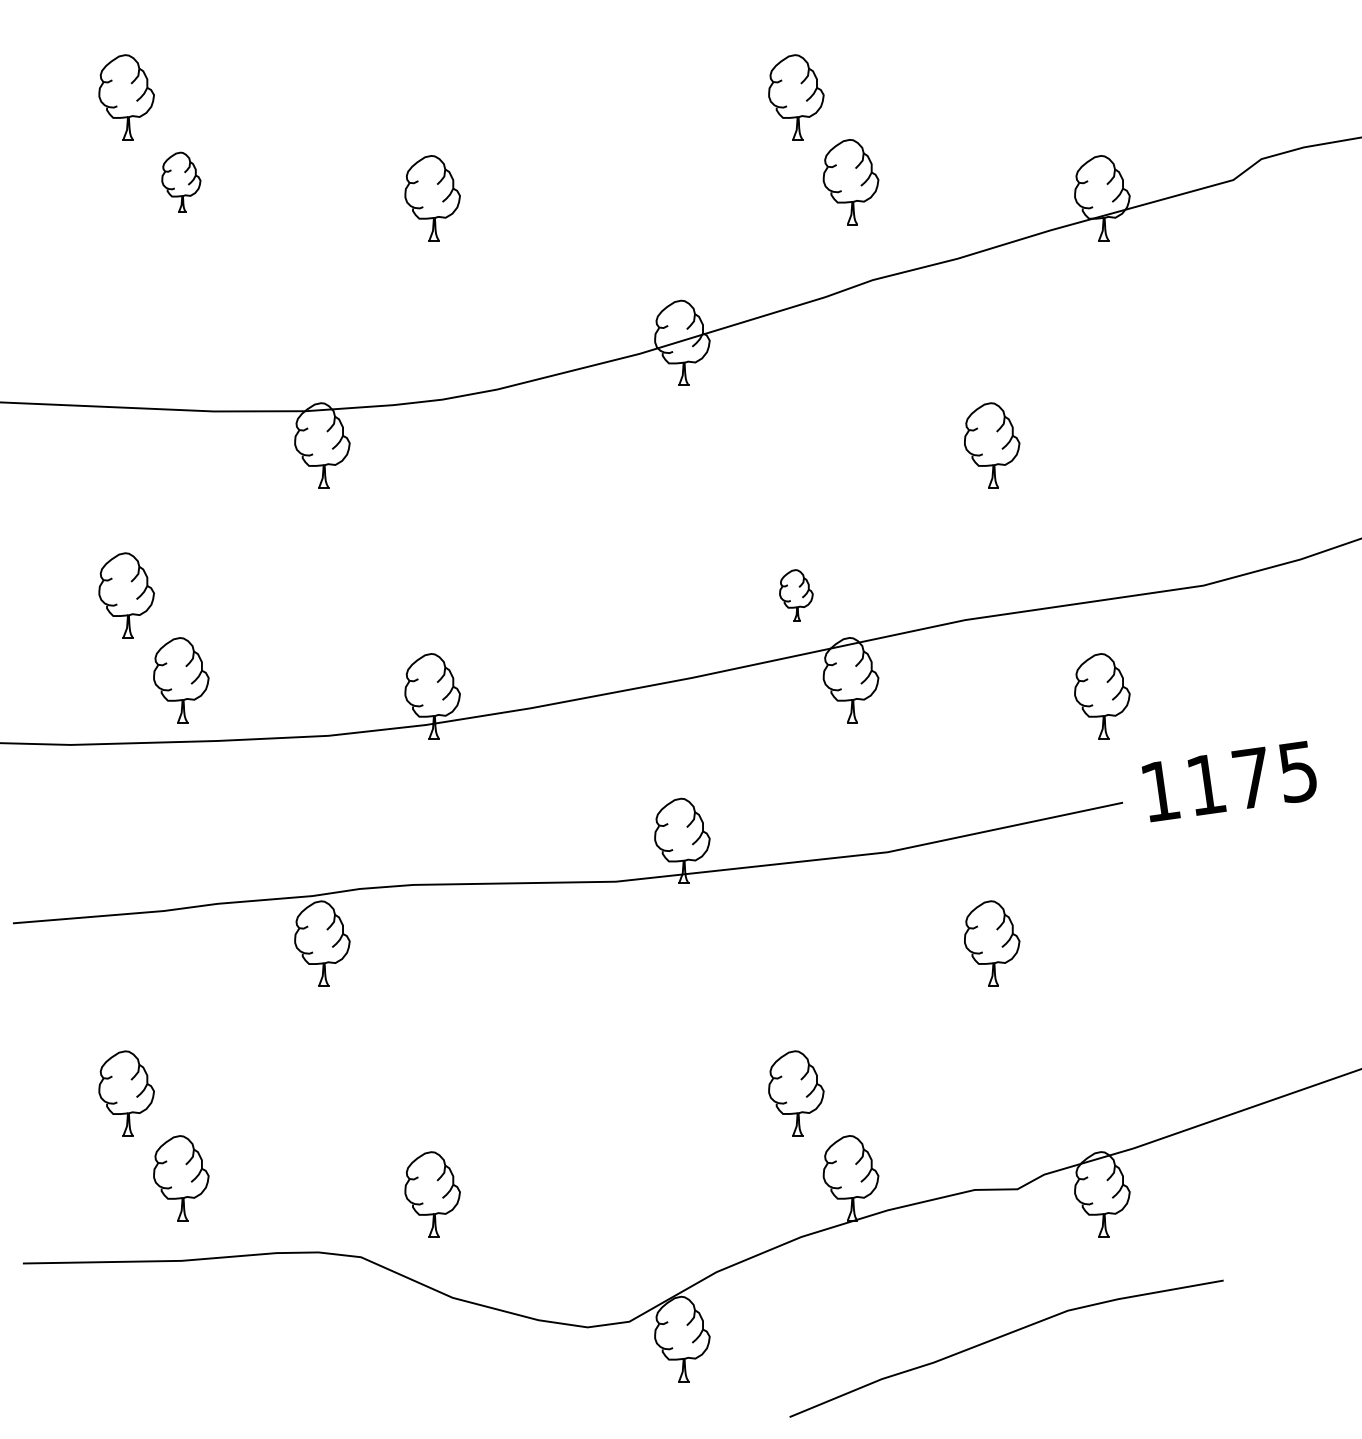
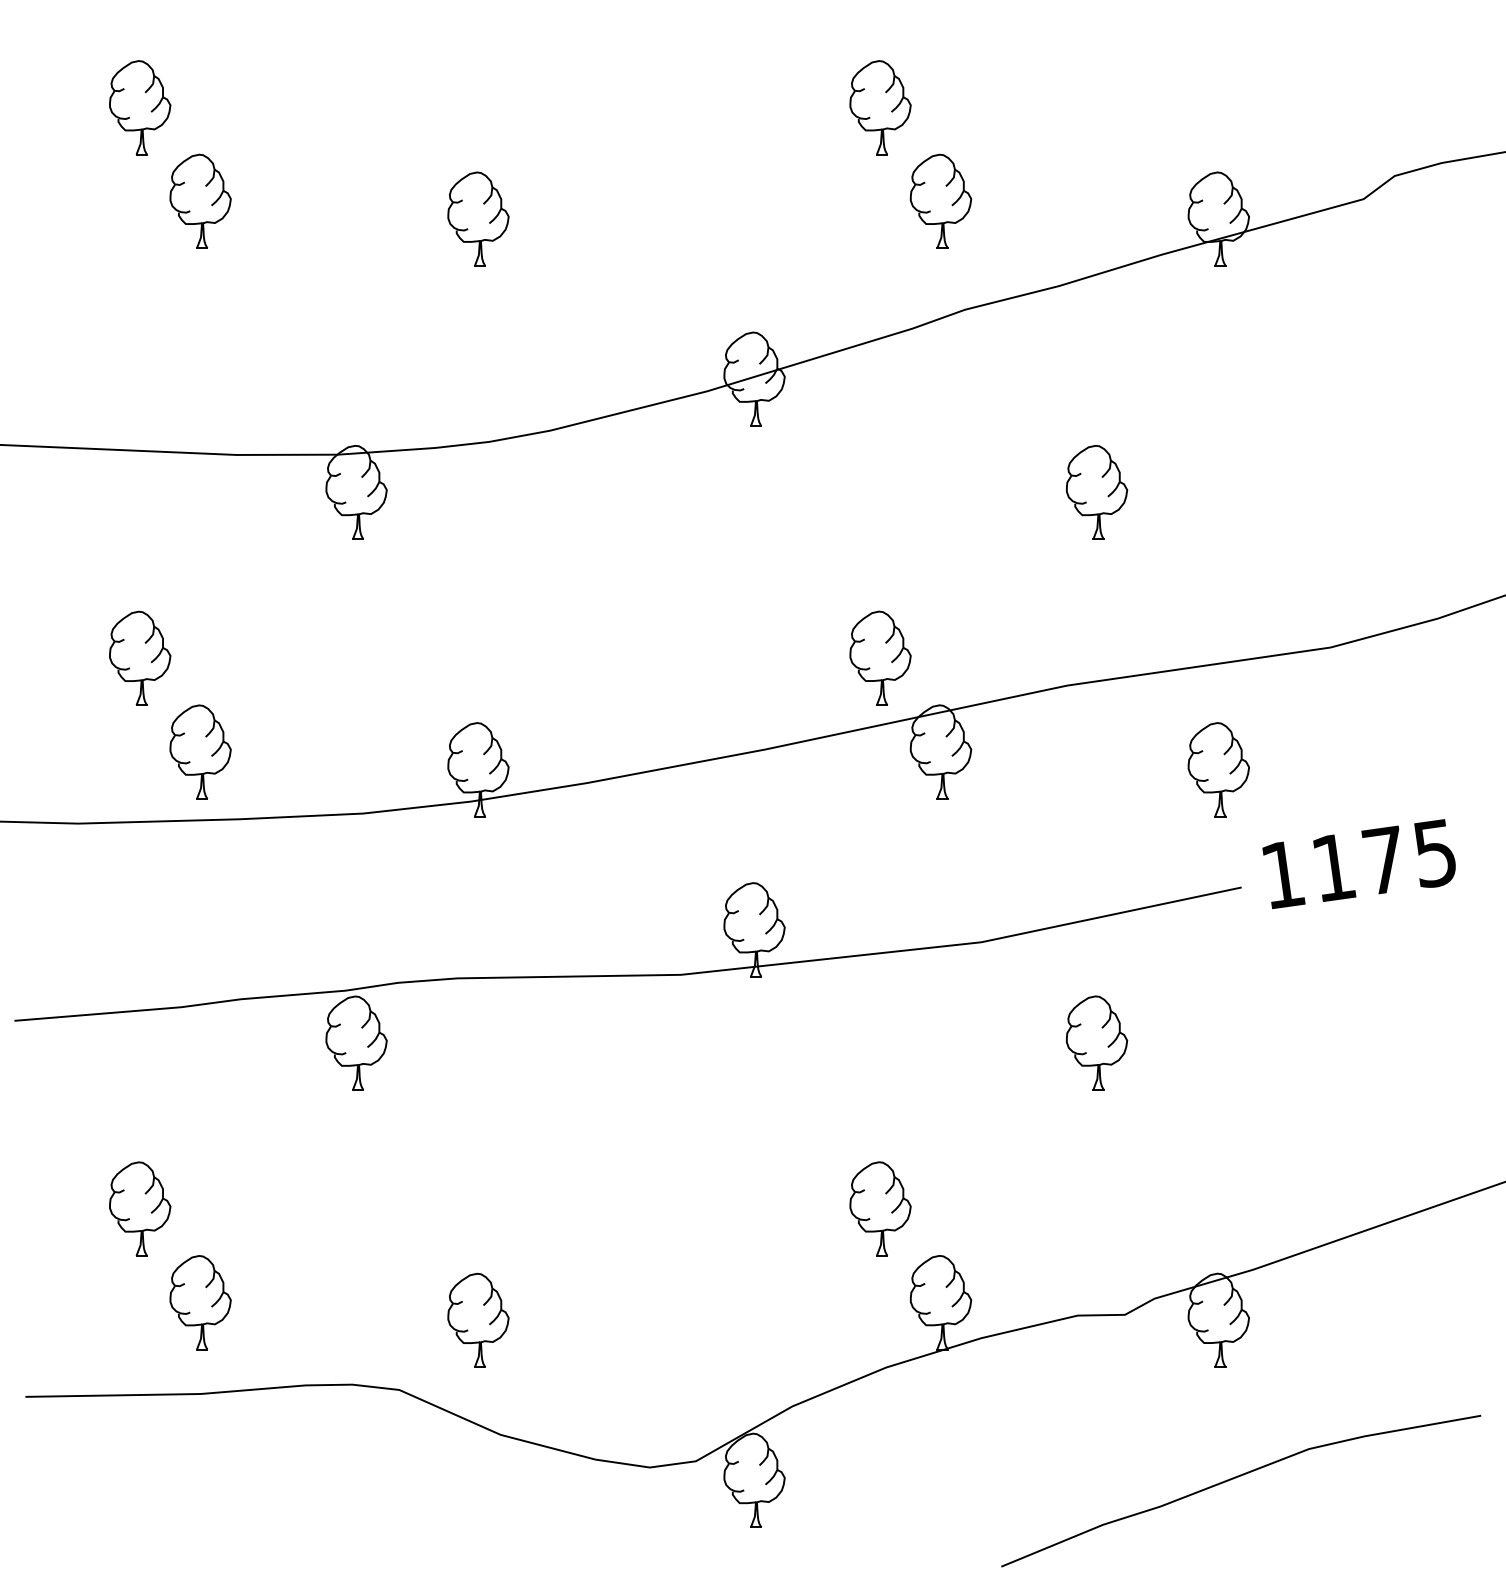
part: (181, 182) -> (200, 201), size x1.43
part: (796, 595) -> (880, 658), size x1.67
curve: (1001, 1337) -> (1235, 1478), moved

